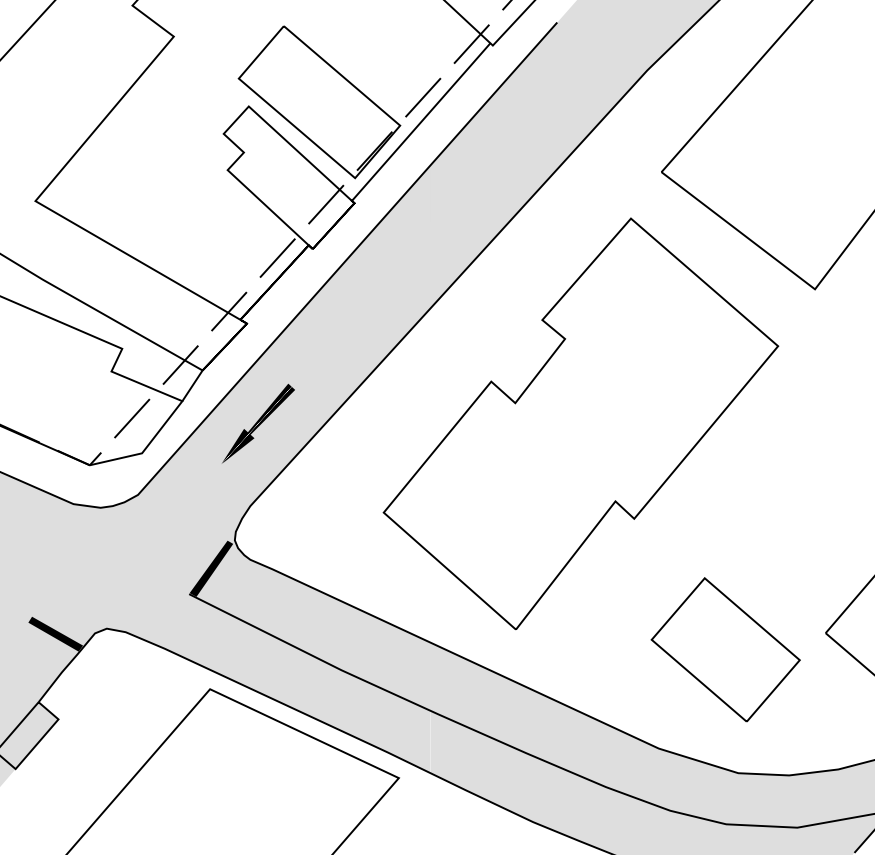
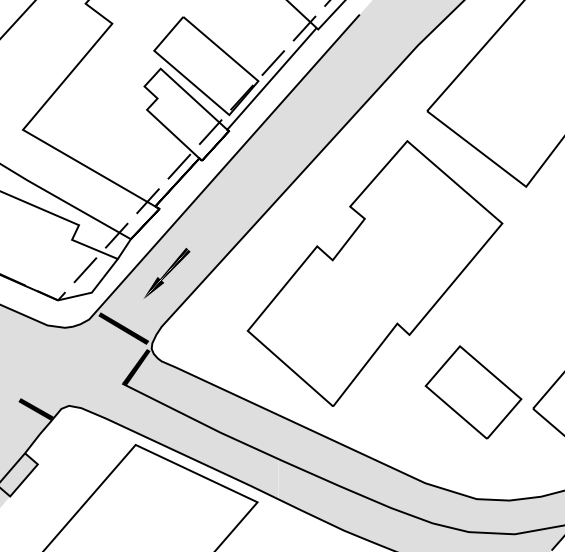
fill: (191, 508) -> (123, 328), added
part: (725, 649) -> (473, 392), moved

